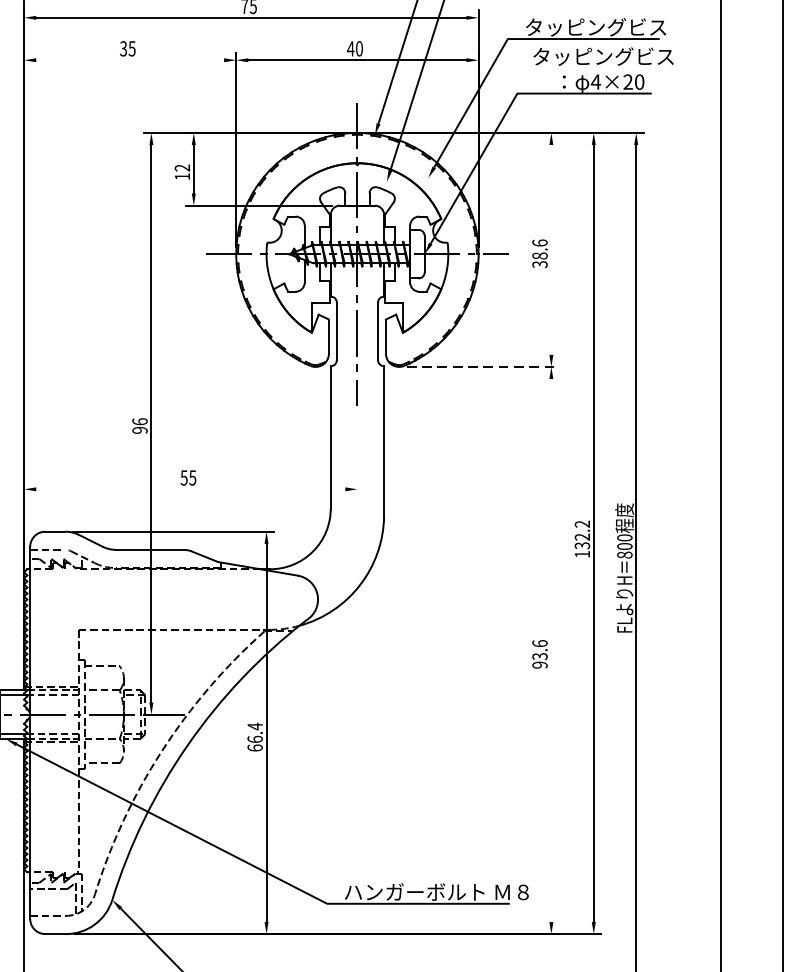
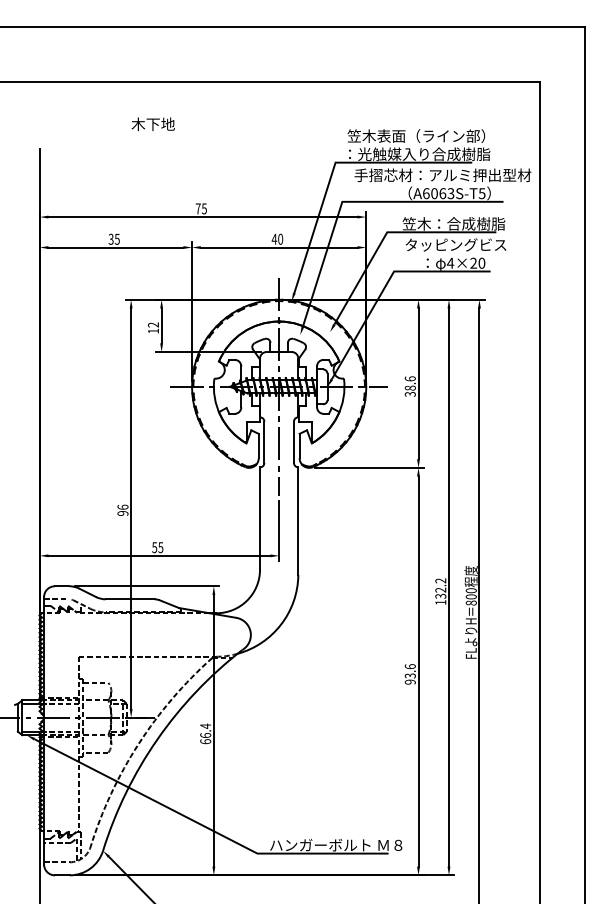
text: (598, 26) -> (452, 223), タッピングビス -> 笠木：合成樹脂
line: (129, 60) -> (115, 247), added
line: (551, 249) -> (418, 383), added
line: (483, 366) -> (369, 467), dashed -> solid
line: (357, 455) -> (279, 531), added
line: (190, 488) -> (159, 555), added
line: (551, 650) -> (418, 671), added

